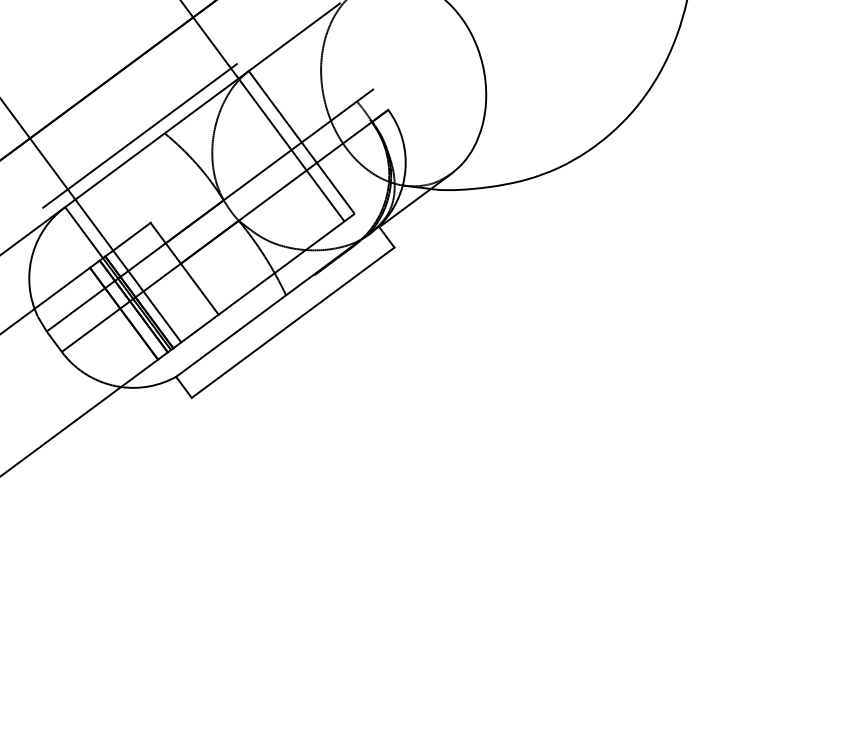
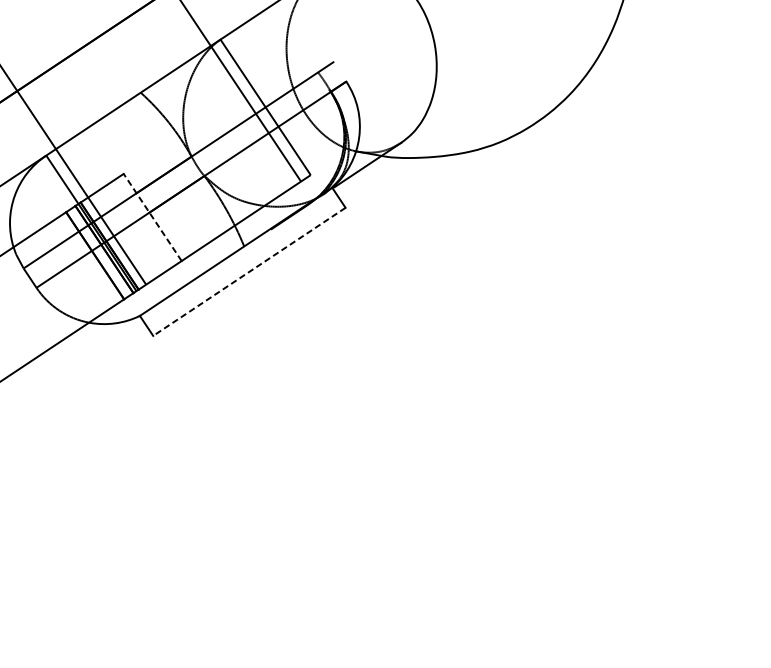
line: (139, 135) -> (117, 93), removed
line: (184, 268) -> (152, 217), solid -> dashed
line: (292, 323) -> (248, 272), solid -> dashed

